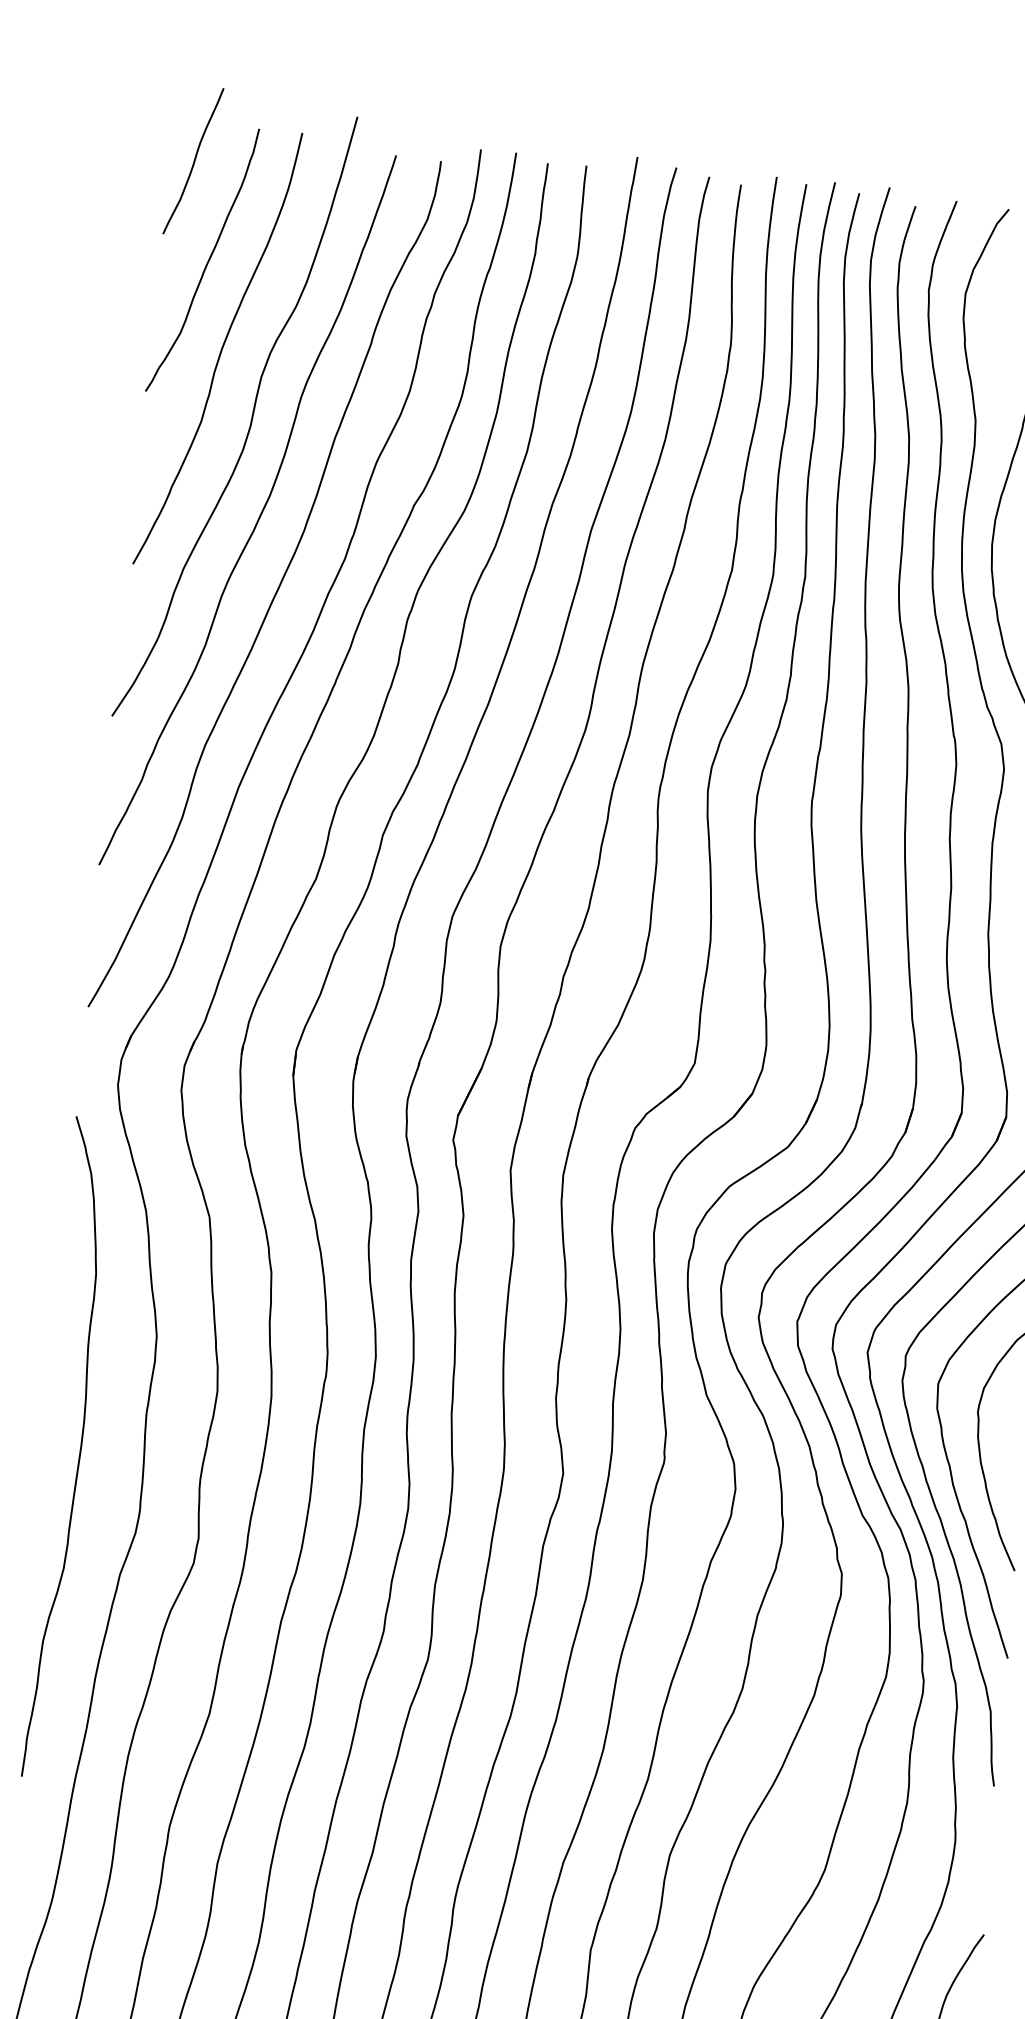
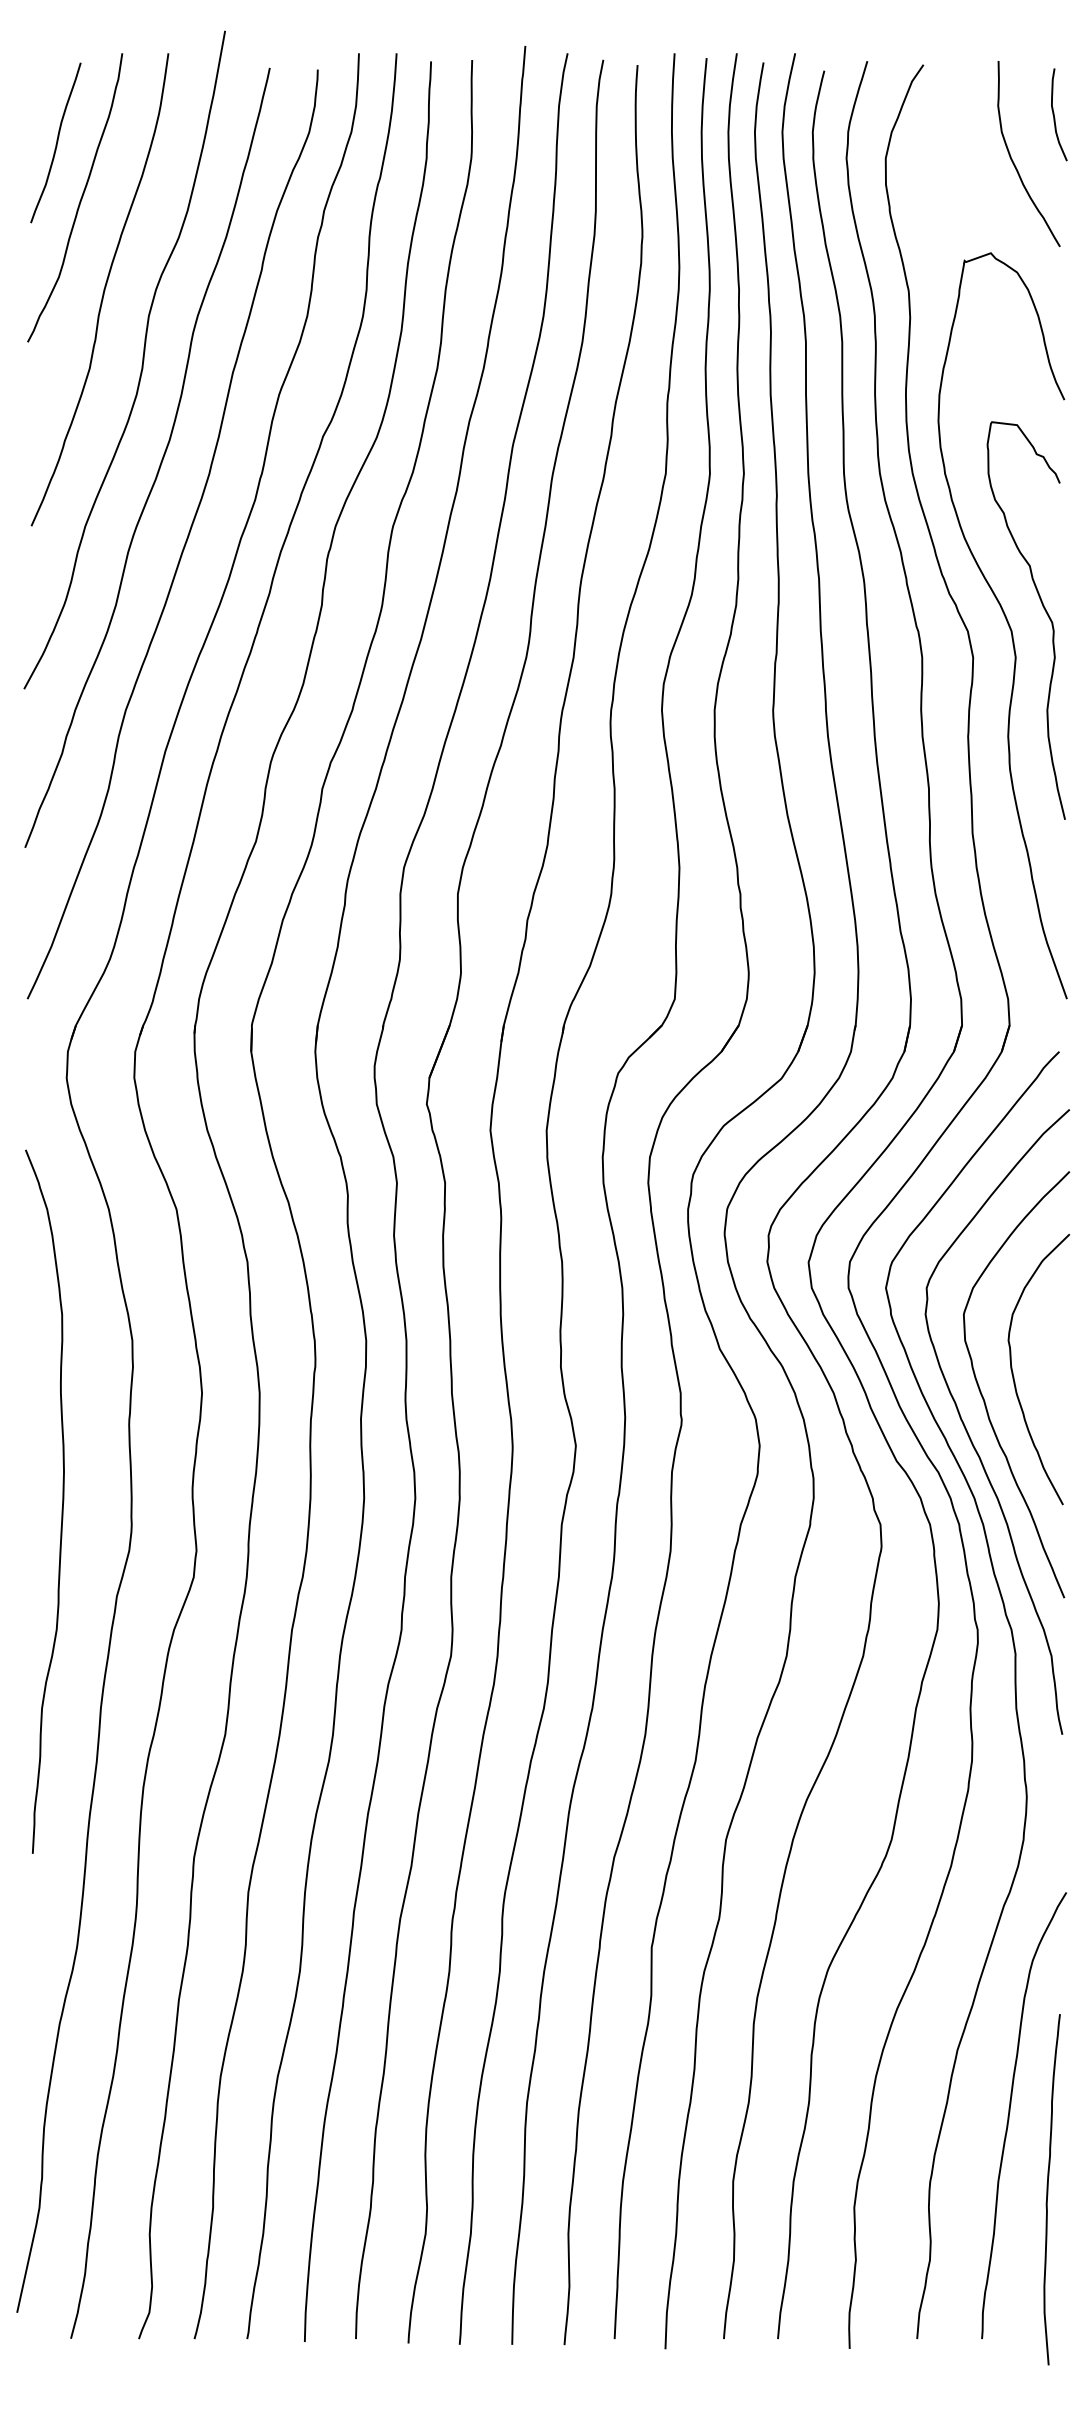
curve: (194, 160) -> (56, 142), moved
curve: (80, 1449) -> (62, 1501), moved

